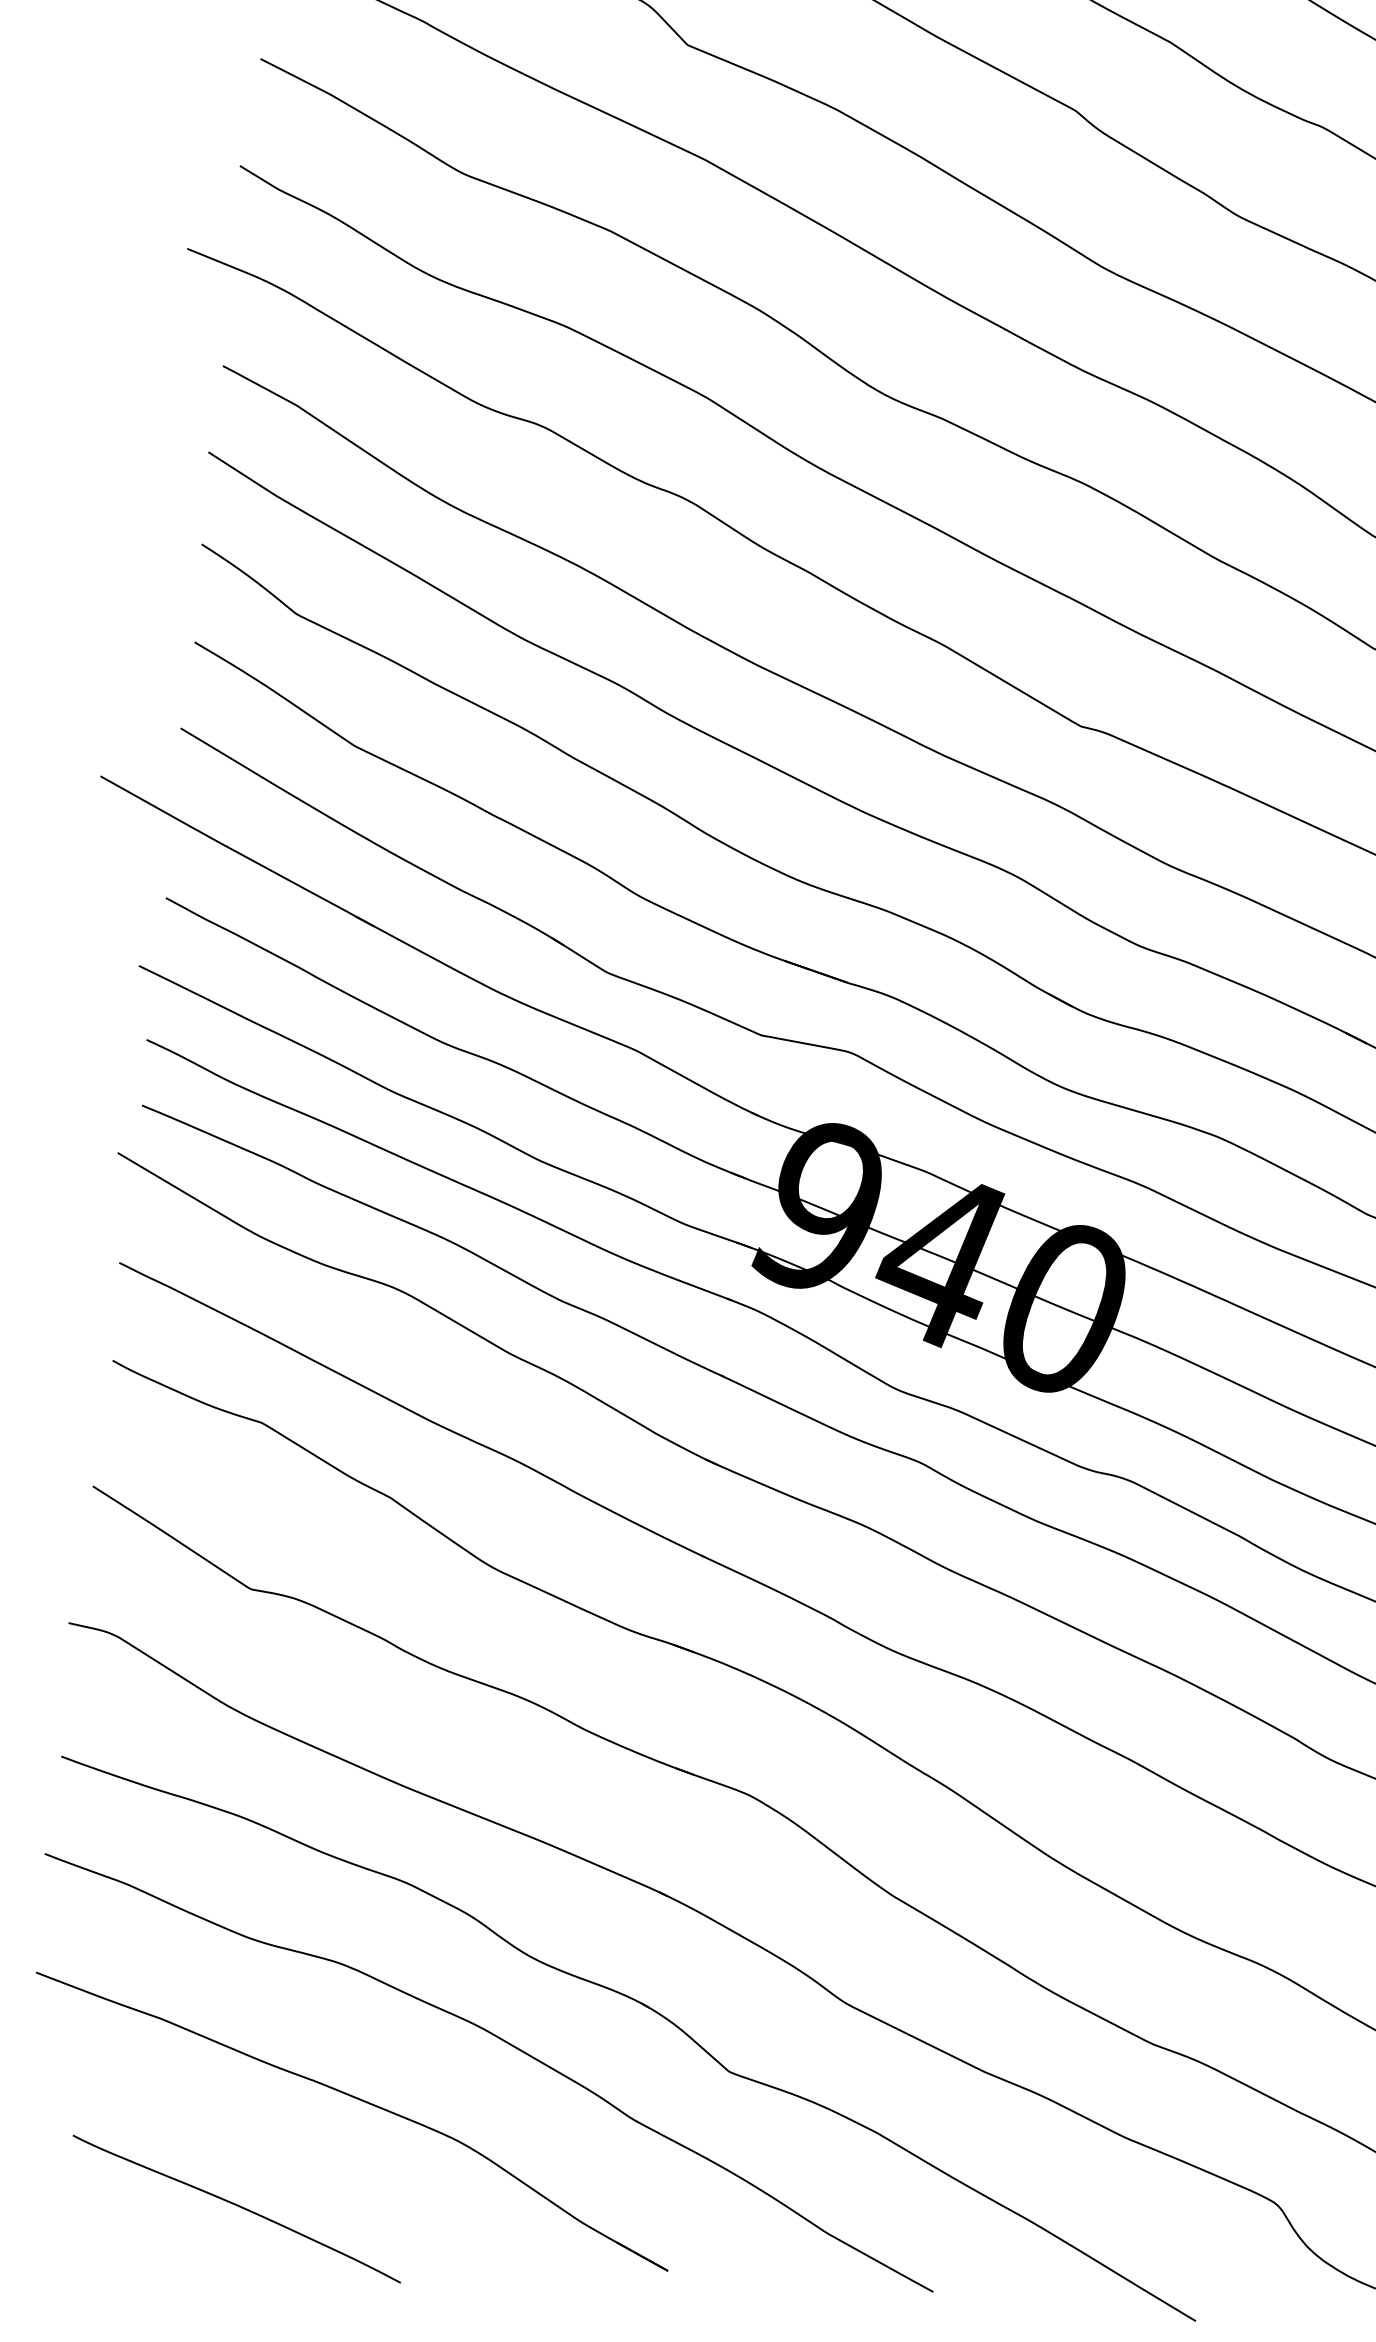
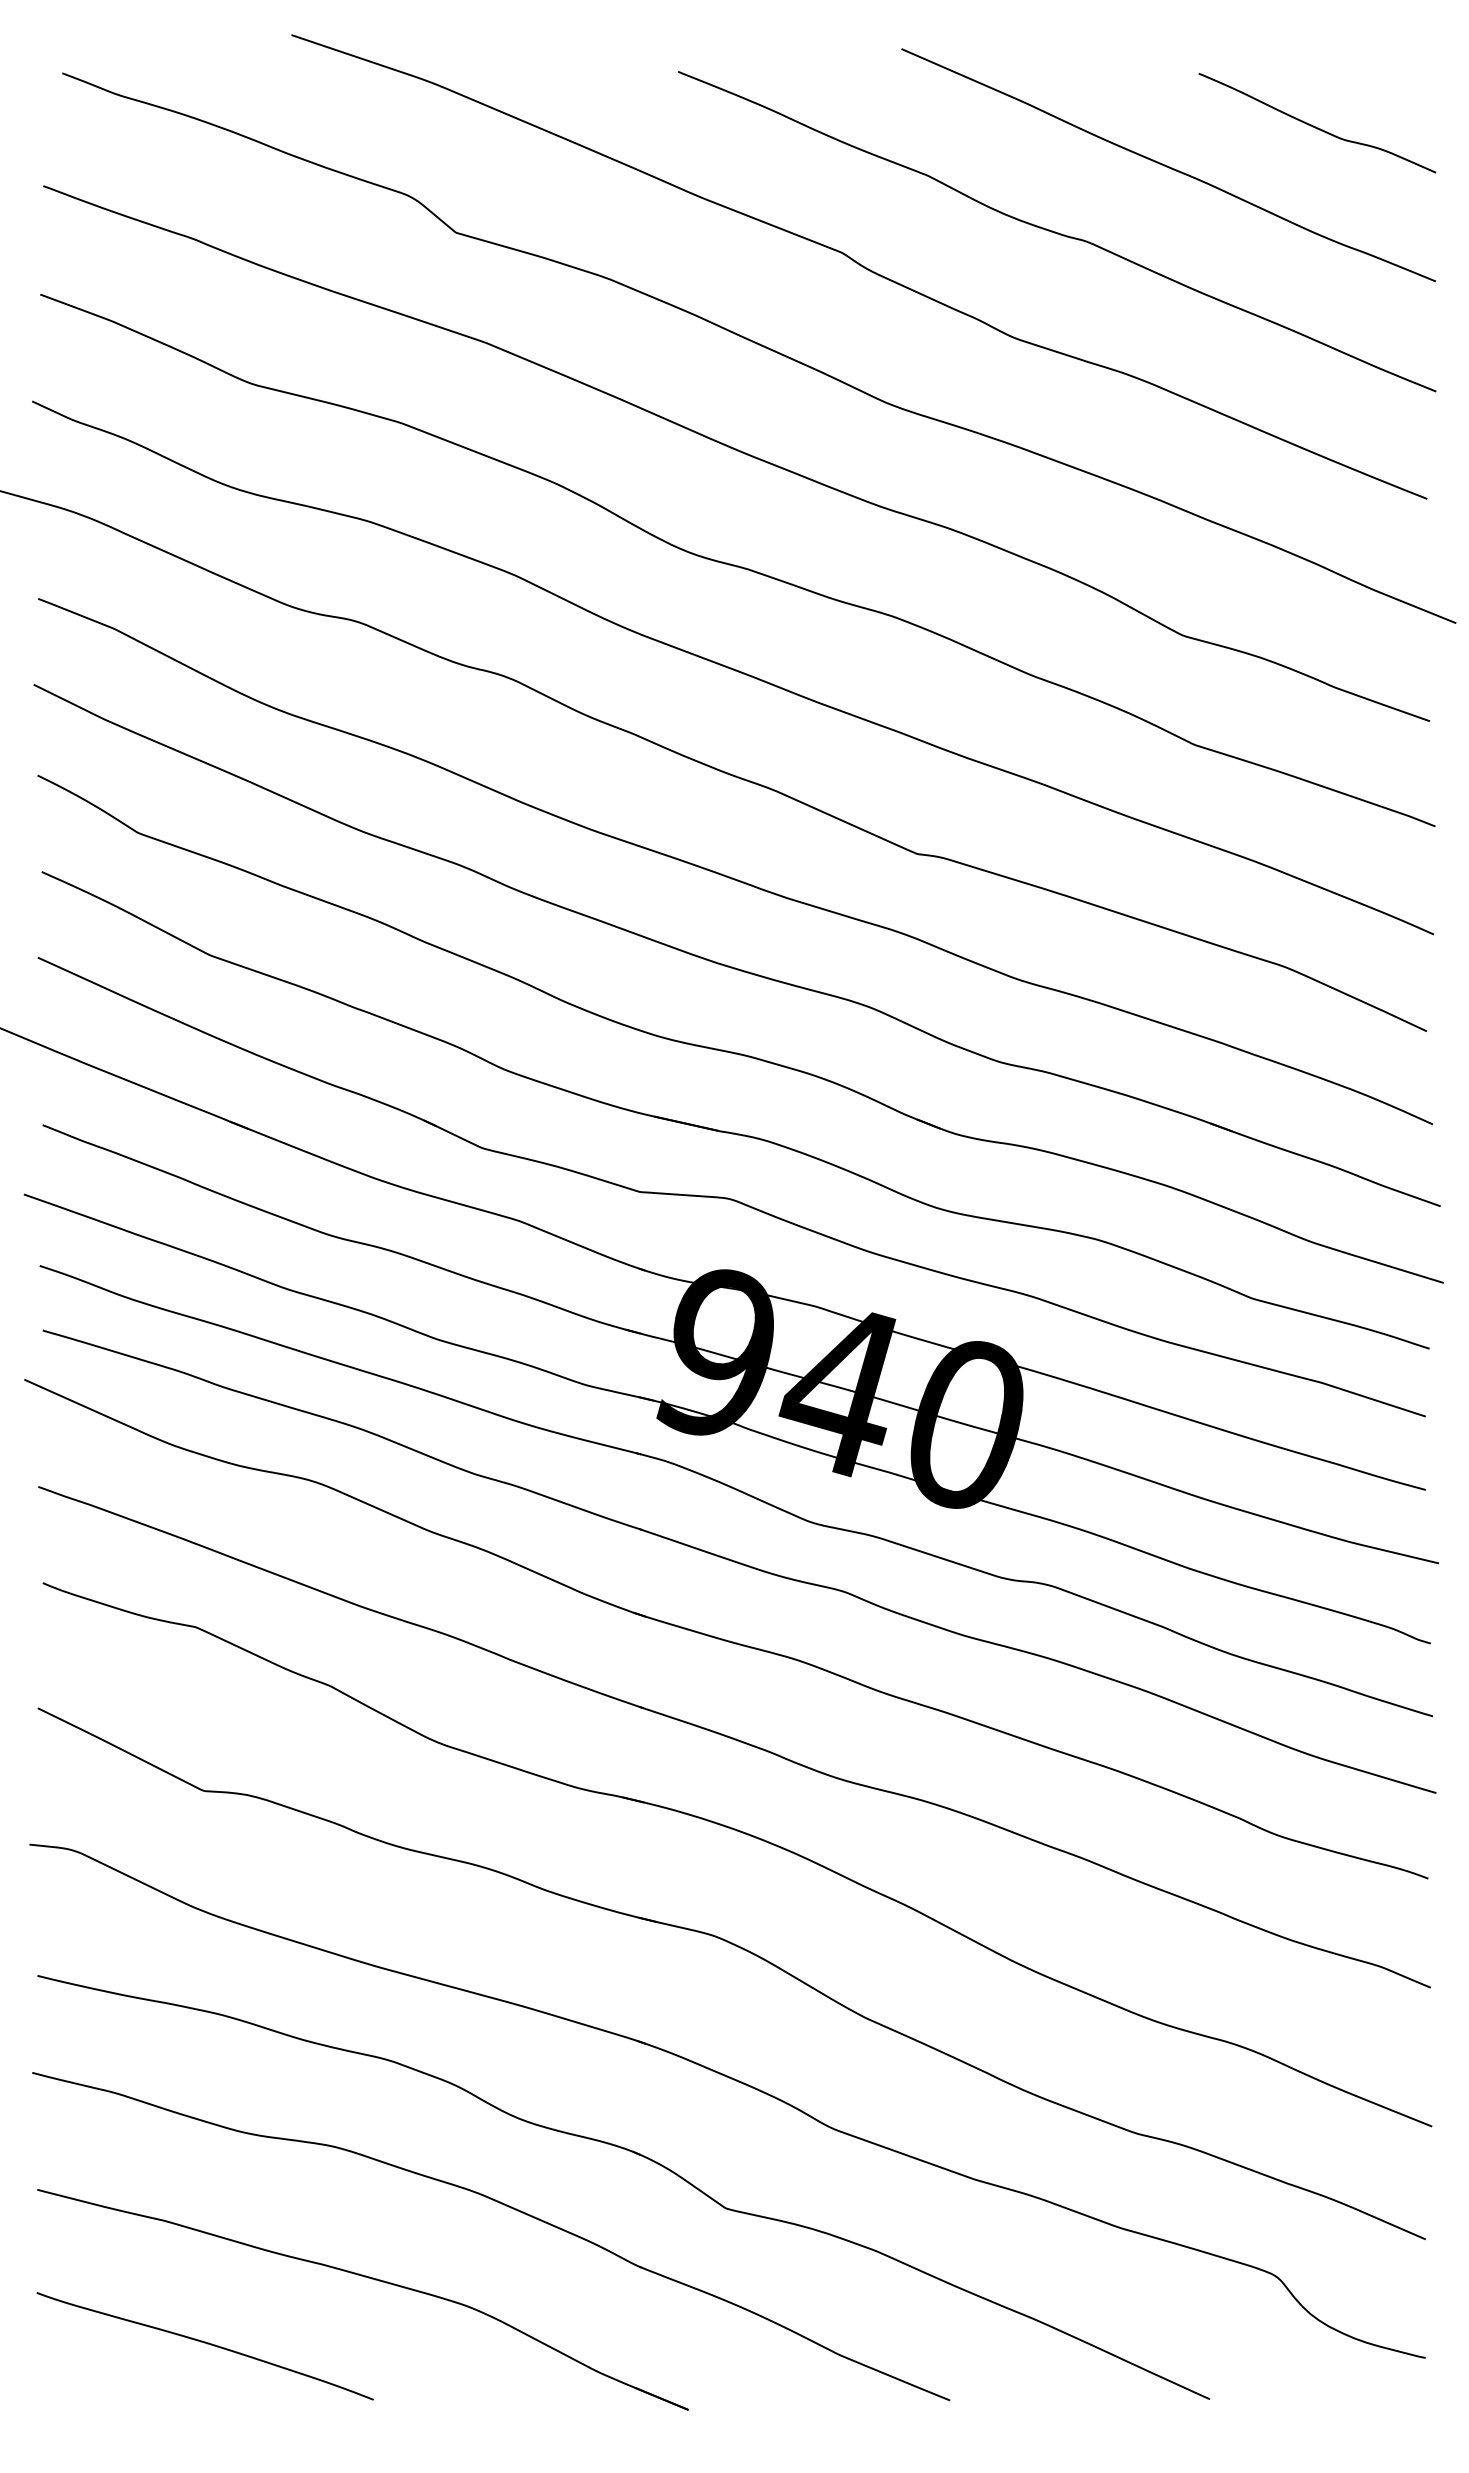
curve: (236, 2206) -> (204, 2343), moved

